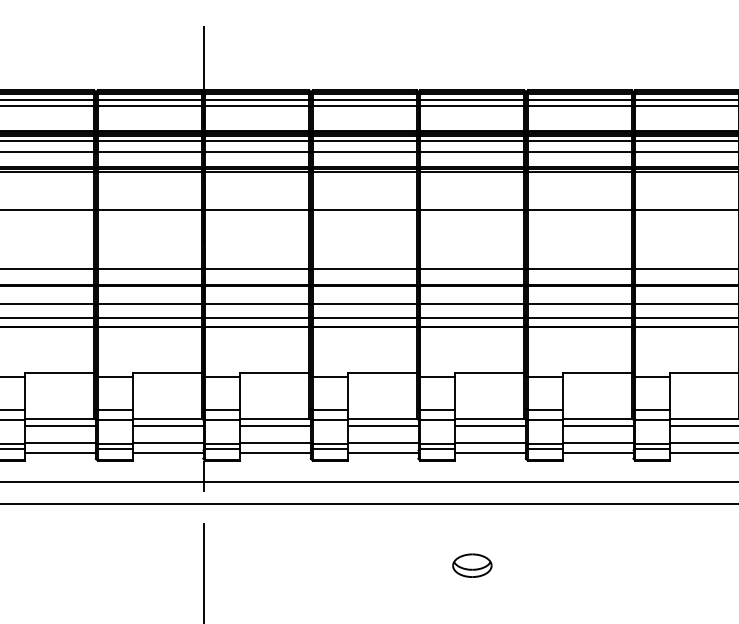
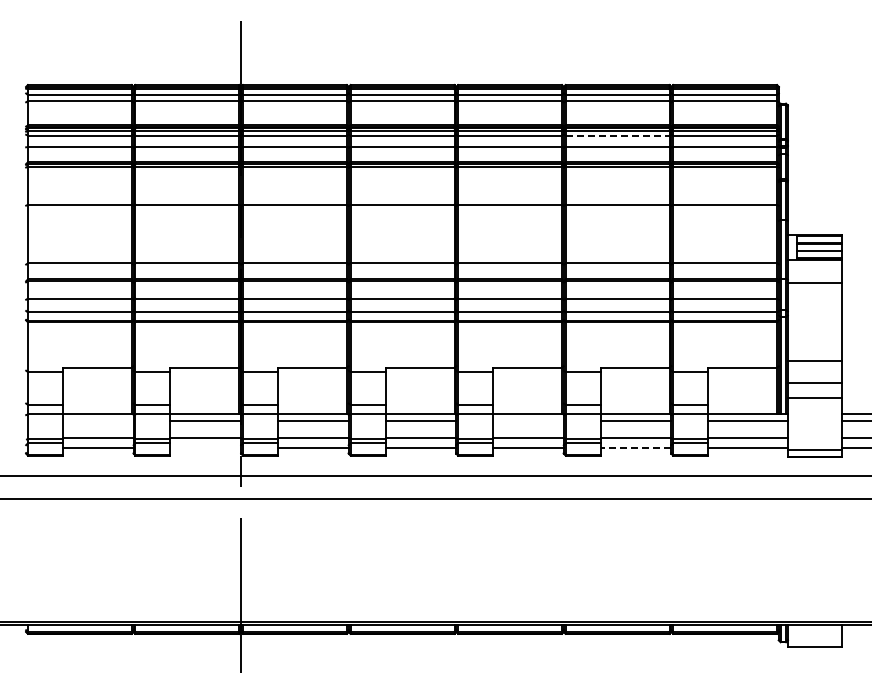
line: (579, 140) -> (617, 135), solid -> dashed
line: (59, 426) -> (97, 421), removed
line: (490, 426) -> (528, 421), removed
line: (167, 453) -> (205, 448), removed
line: (597, 453) -> (635, 448), solid -> dashed
part: (471, 565) -> (509, 560), removed

